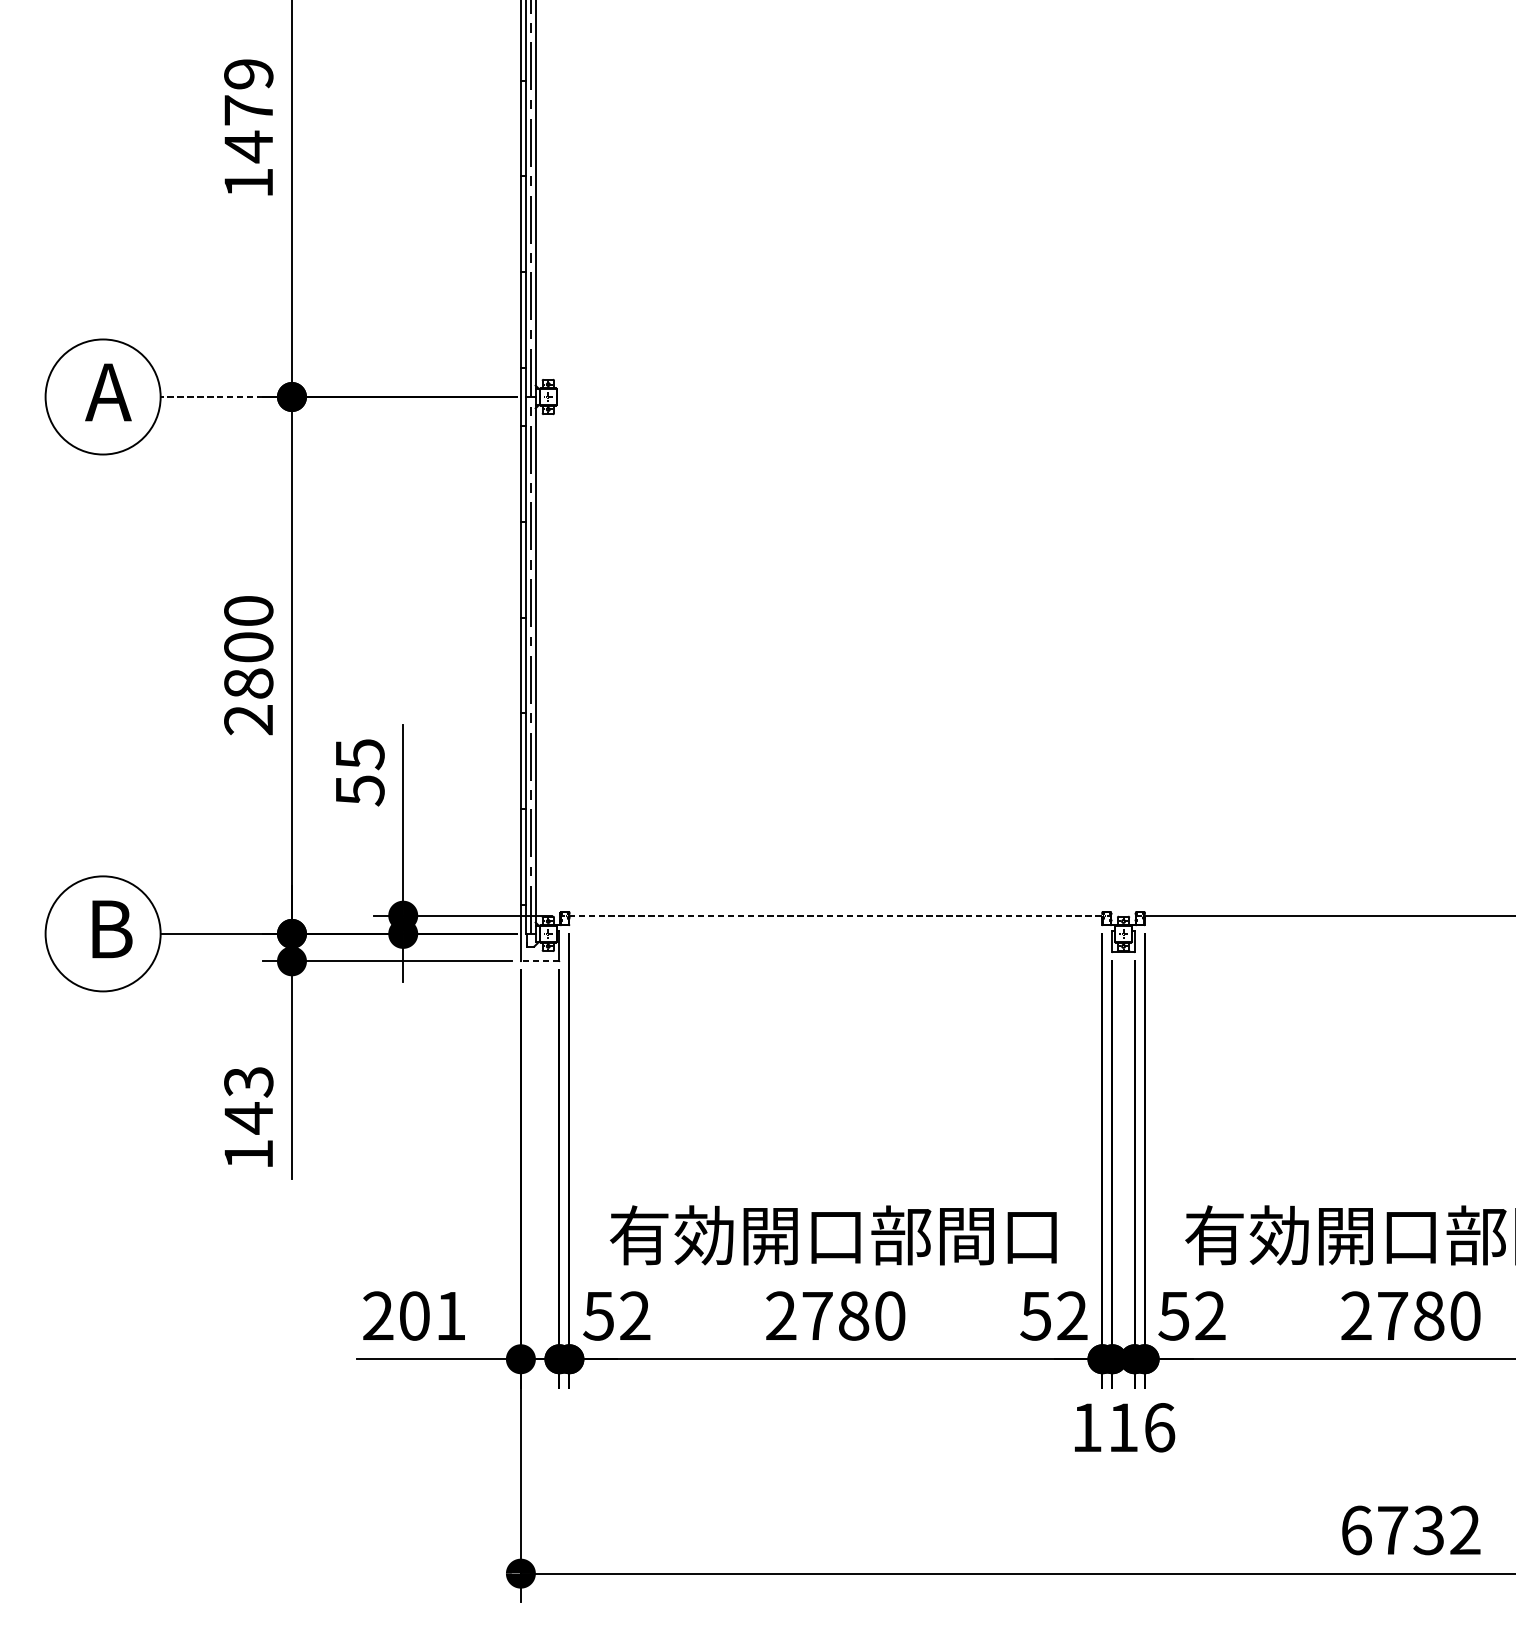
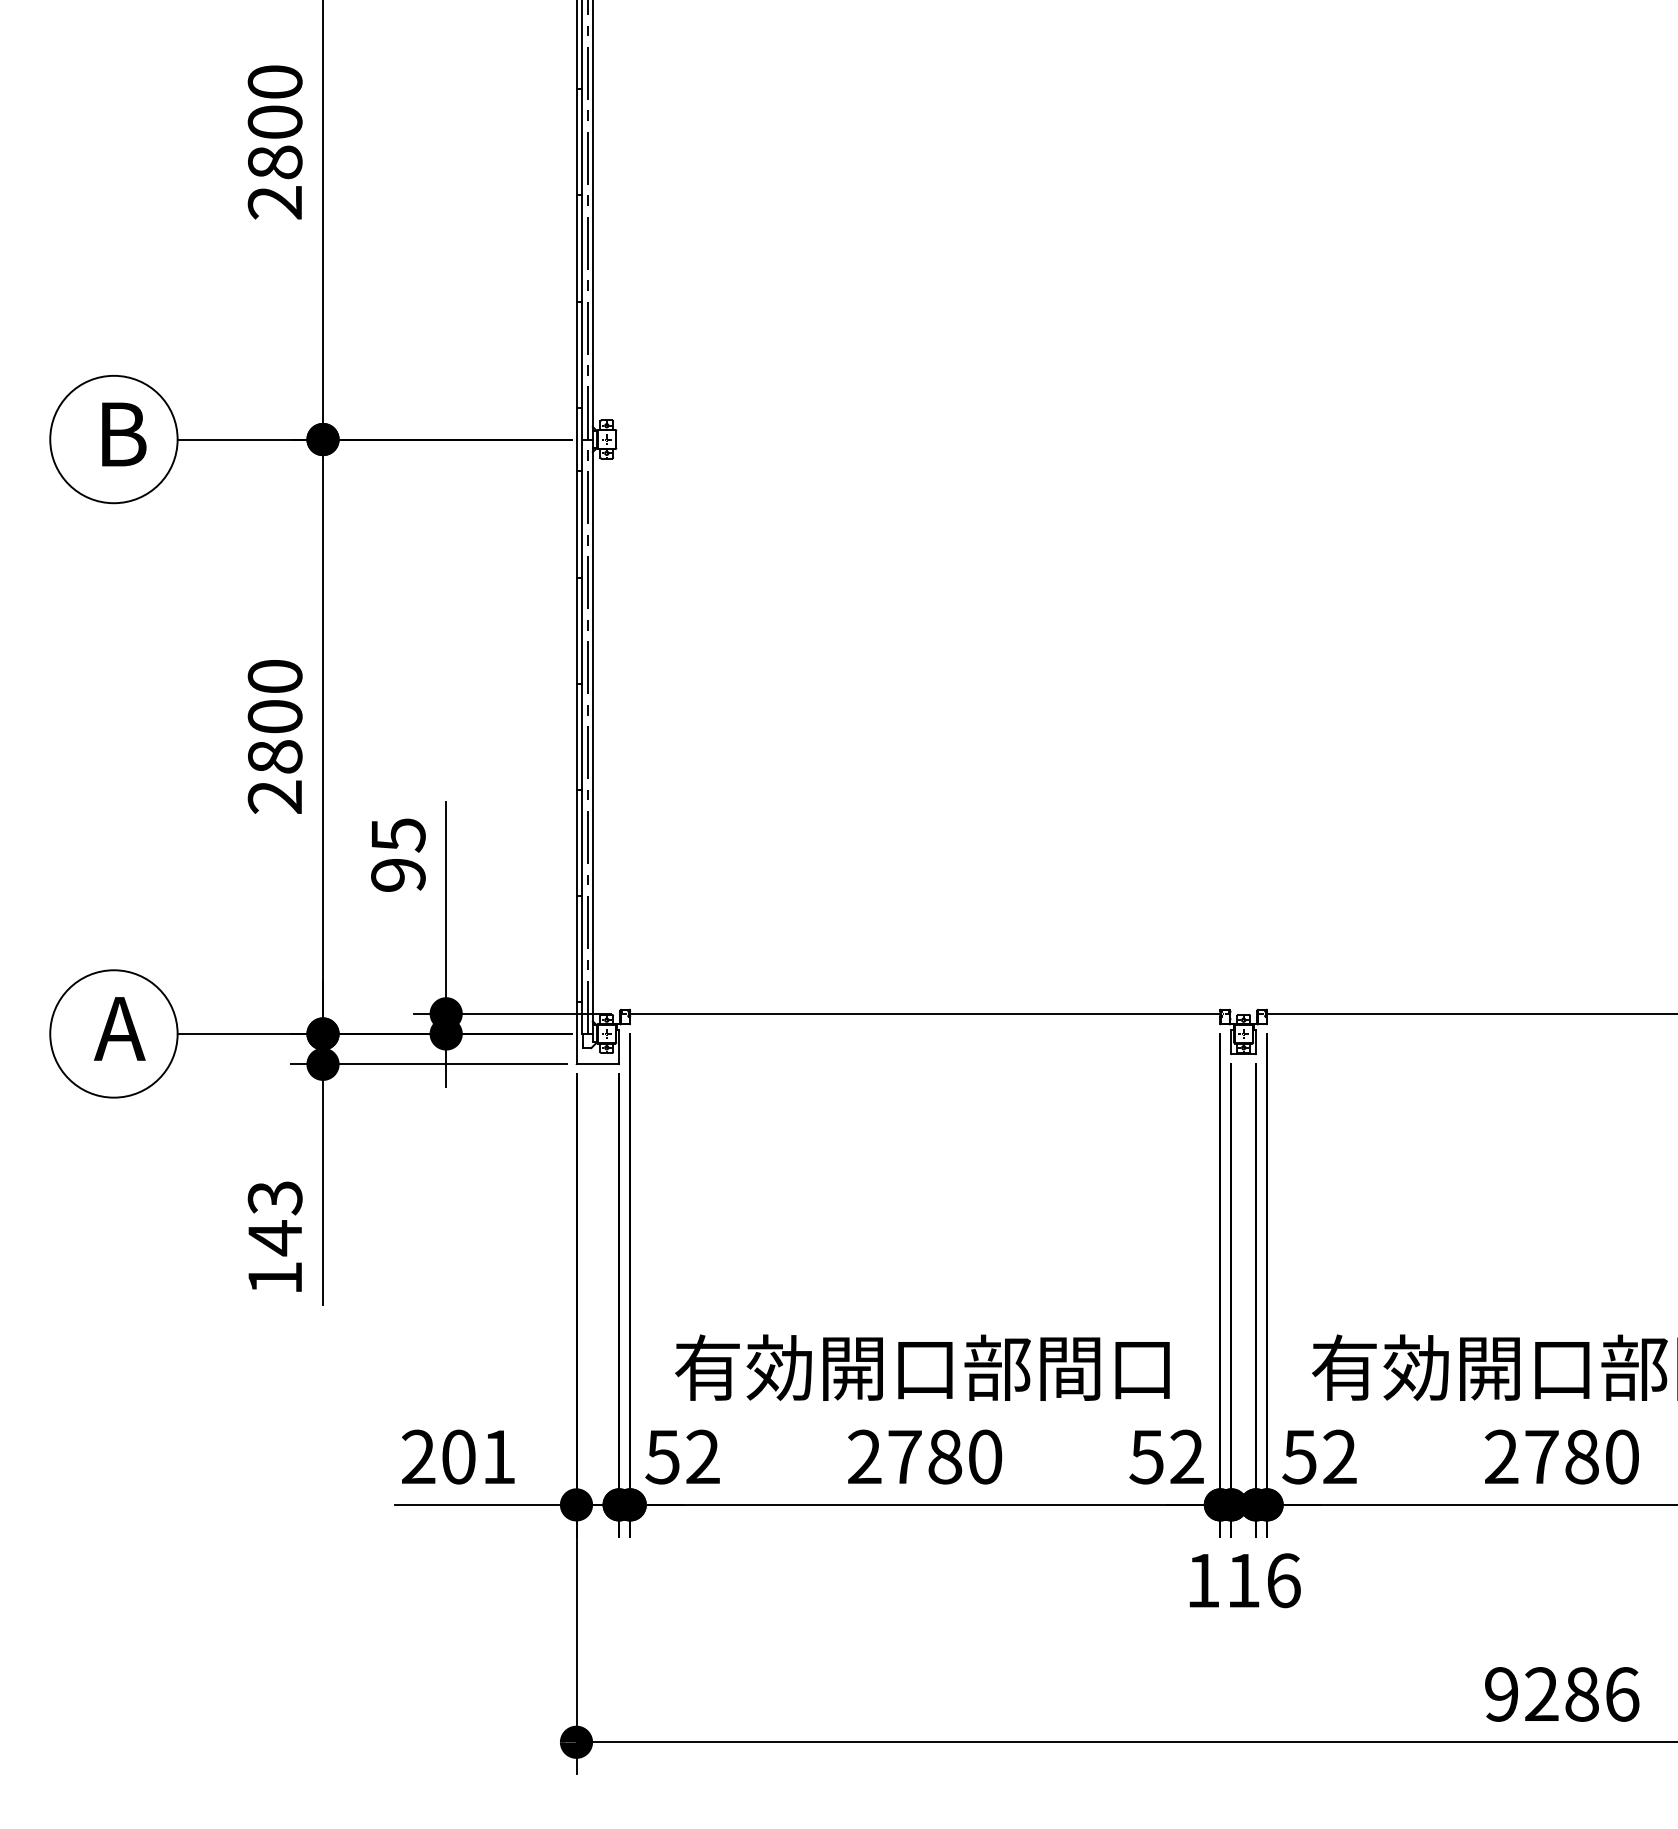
text: (248, 128) -> (274, 142), 1479 -> 2800
text: (109, 392) -> (120, 434), A -> B
line: (212, 396) -> (234, 439), dashed -> solid
text: (360, 790) -> (398, 875), 55 -> 95
line: (836, 915) -> (925, 1013), dashed -> solid
text: (109, 928) -> (120, 1028), B -> A
line: (539, 961) -> (597, 1064), dashed -> solid
text: (1411, 1530) -> (1562, 1694), 6732 -> 9286

